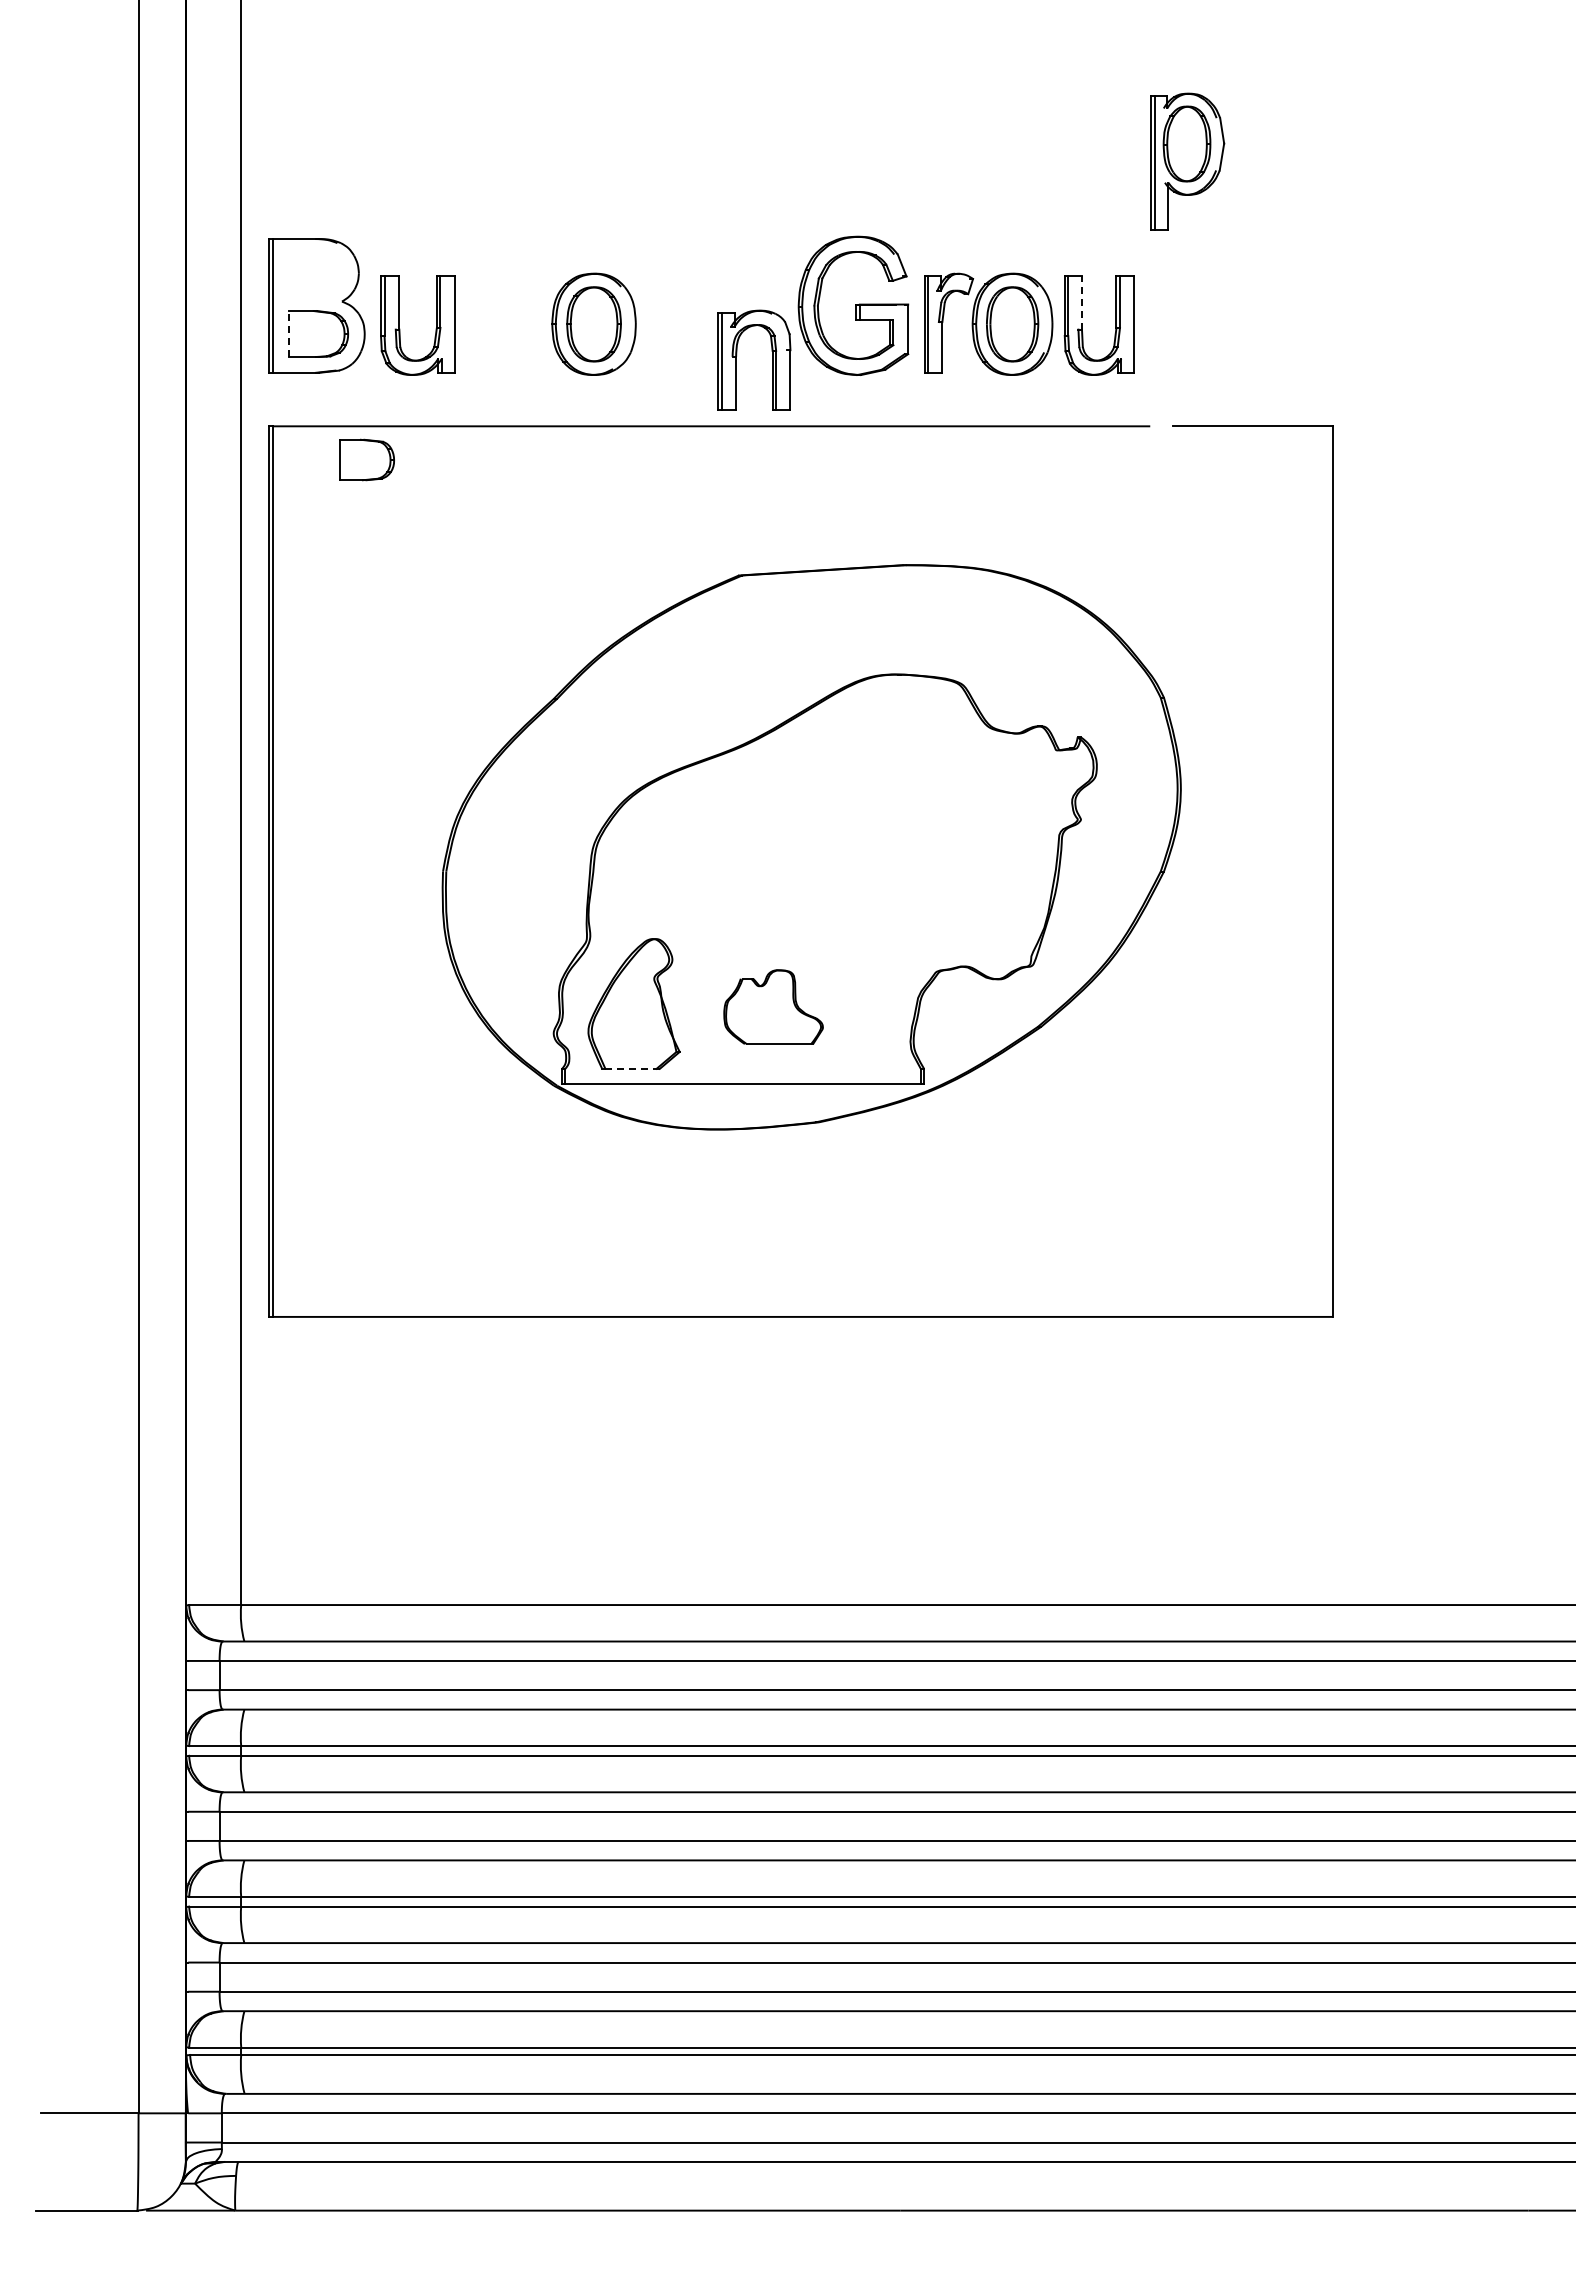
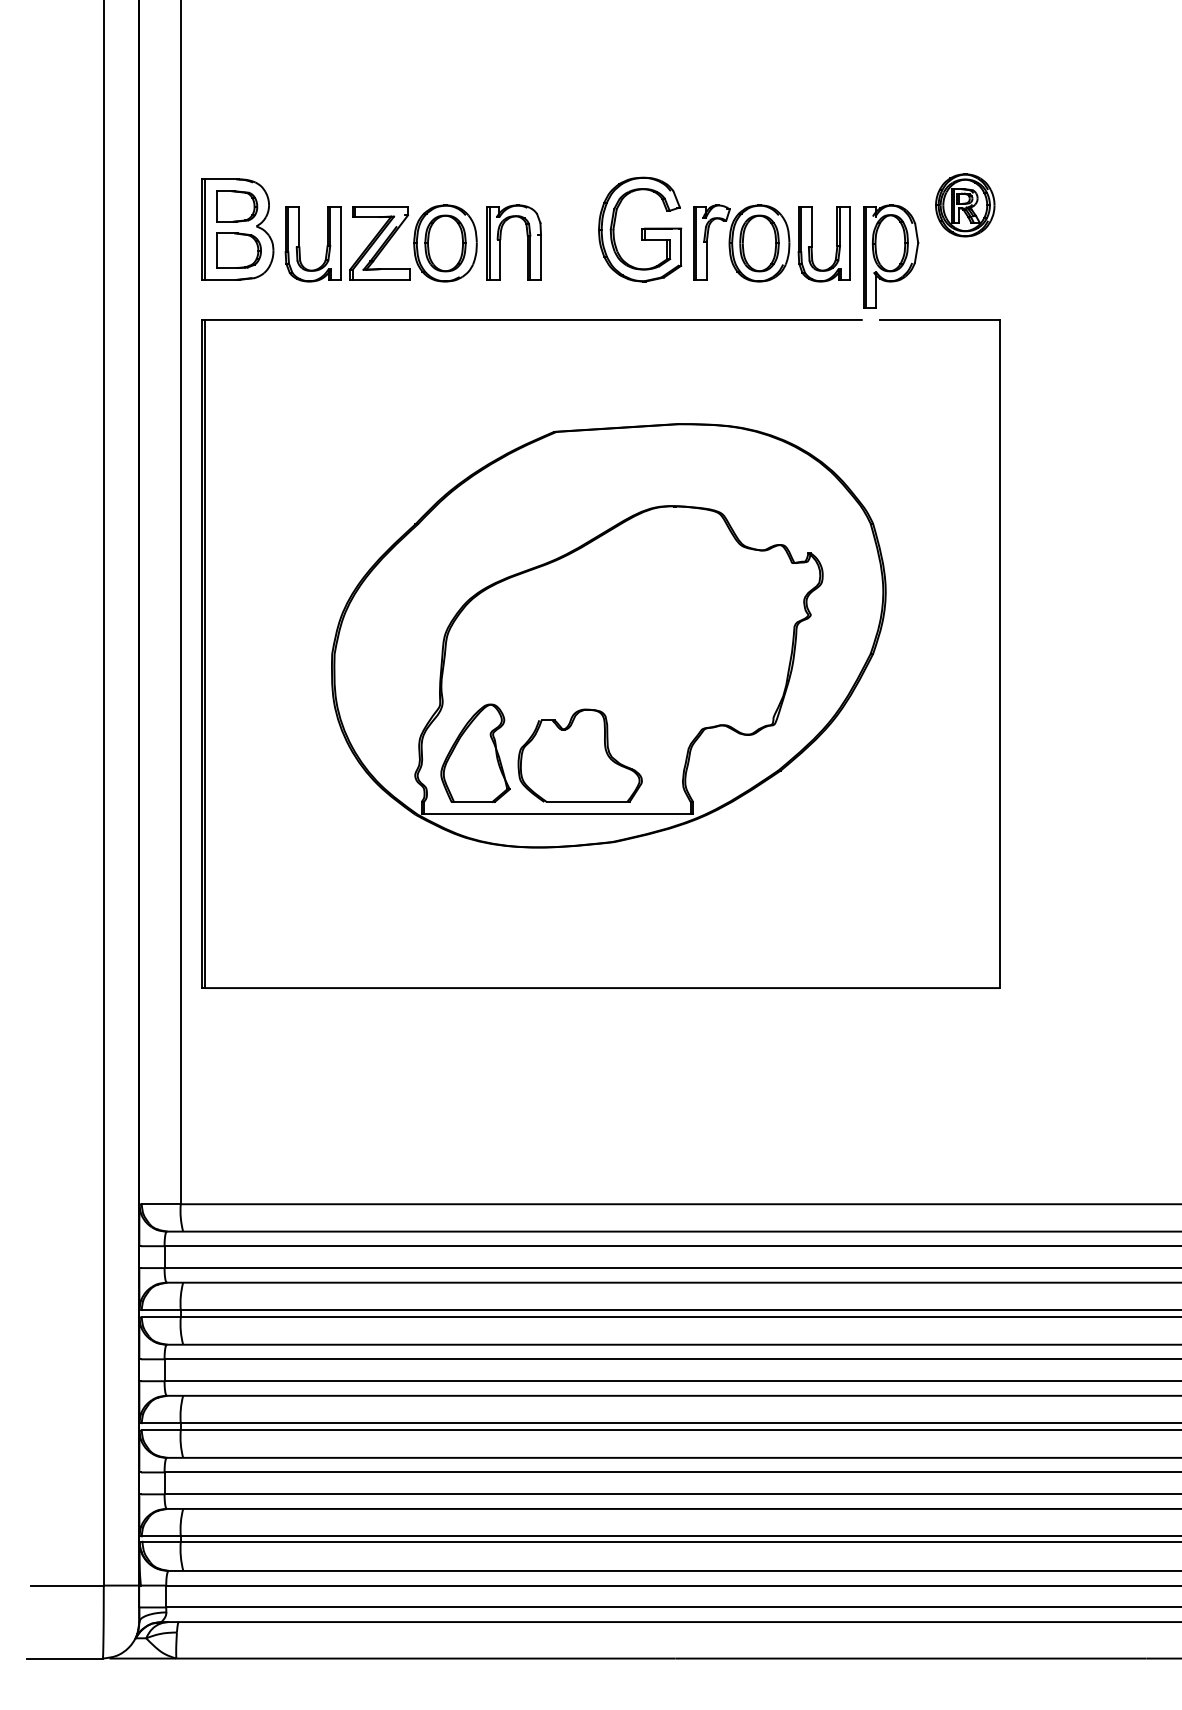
part: (1187, 161) -> (890, 256), moved
part: (1286, 273) -> (964, 205), added
line: (1081, 302) -> (811, 227), dashed -> solid
part: (506, 324) -> (379, 243), added
line: (289, 334) -> (217, 251), dashed -> solid
part: (737, 355) -> (501, 239), moved
part: (366, 459) -> (236, 206), moved
part: (773, 1006) -> (580, 755), size x1.67
line: (632, 1068) -> (474, 801), dashed -> solid

